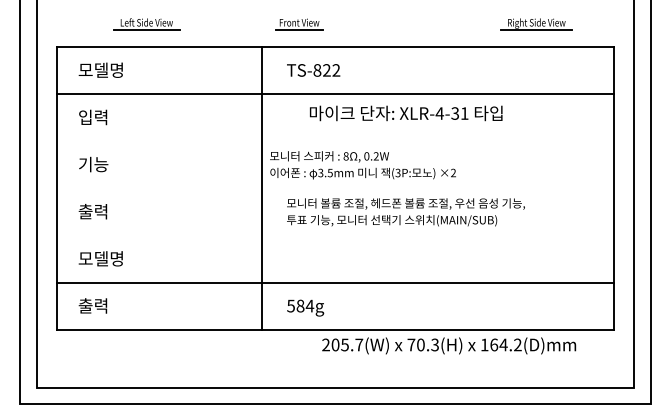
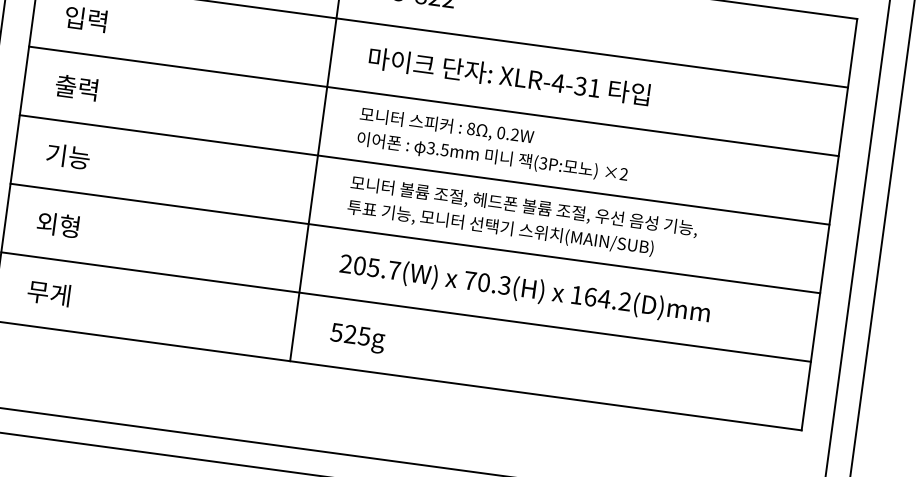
text: (406, 113) -> (509, 76), moved
line: (335, 141) -> (433, 101), added
text: (93, 164) -> (77, 87), 기능 -> 출력
text: (362, 165) -> (493, 145), moved
line: (335, 188) -> (424, 170), added
text: (93, 211) -> (68, 156), 출력 -> 기능
line: (335, 235) -> (415, 238), added
text: (100, 258) -> (69, 225), 모델명 -> 외형
text: (92, 305) -> (48, 292), 출력 -> 무게
text: (305, 305) -> (357, 334), 584g -> 525g
text: (449, 345) -> (525, 289), moved

